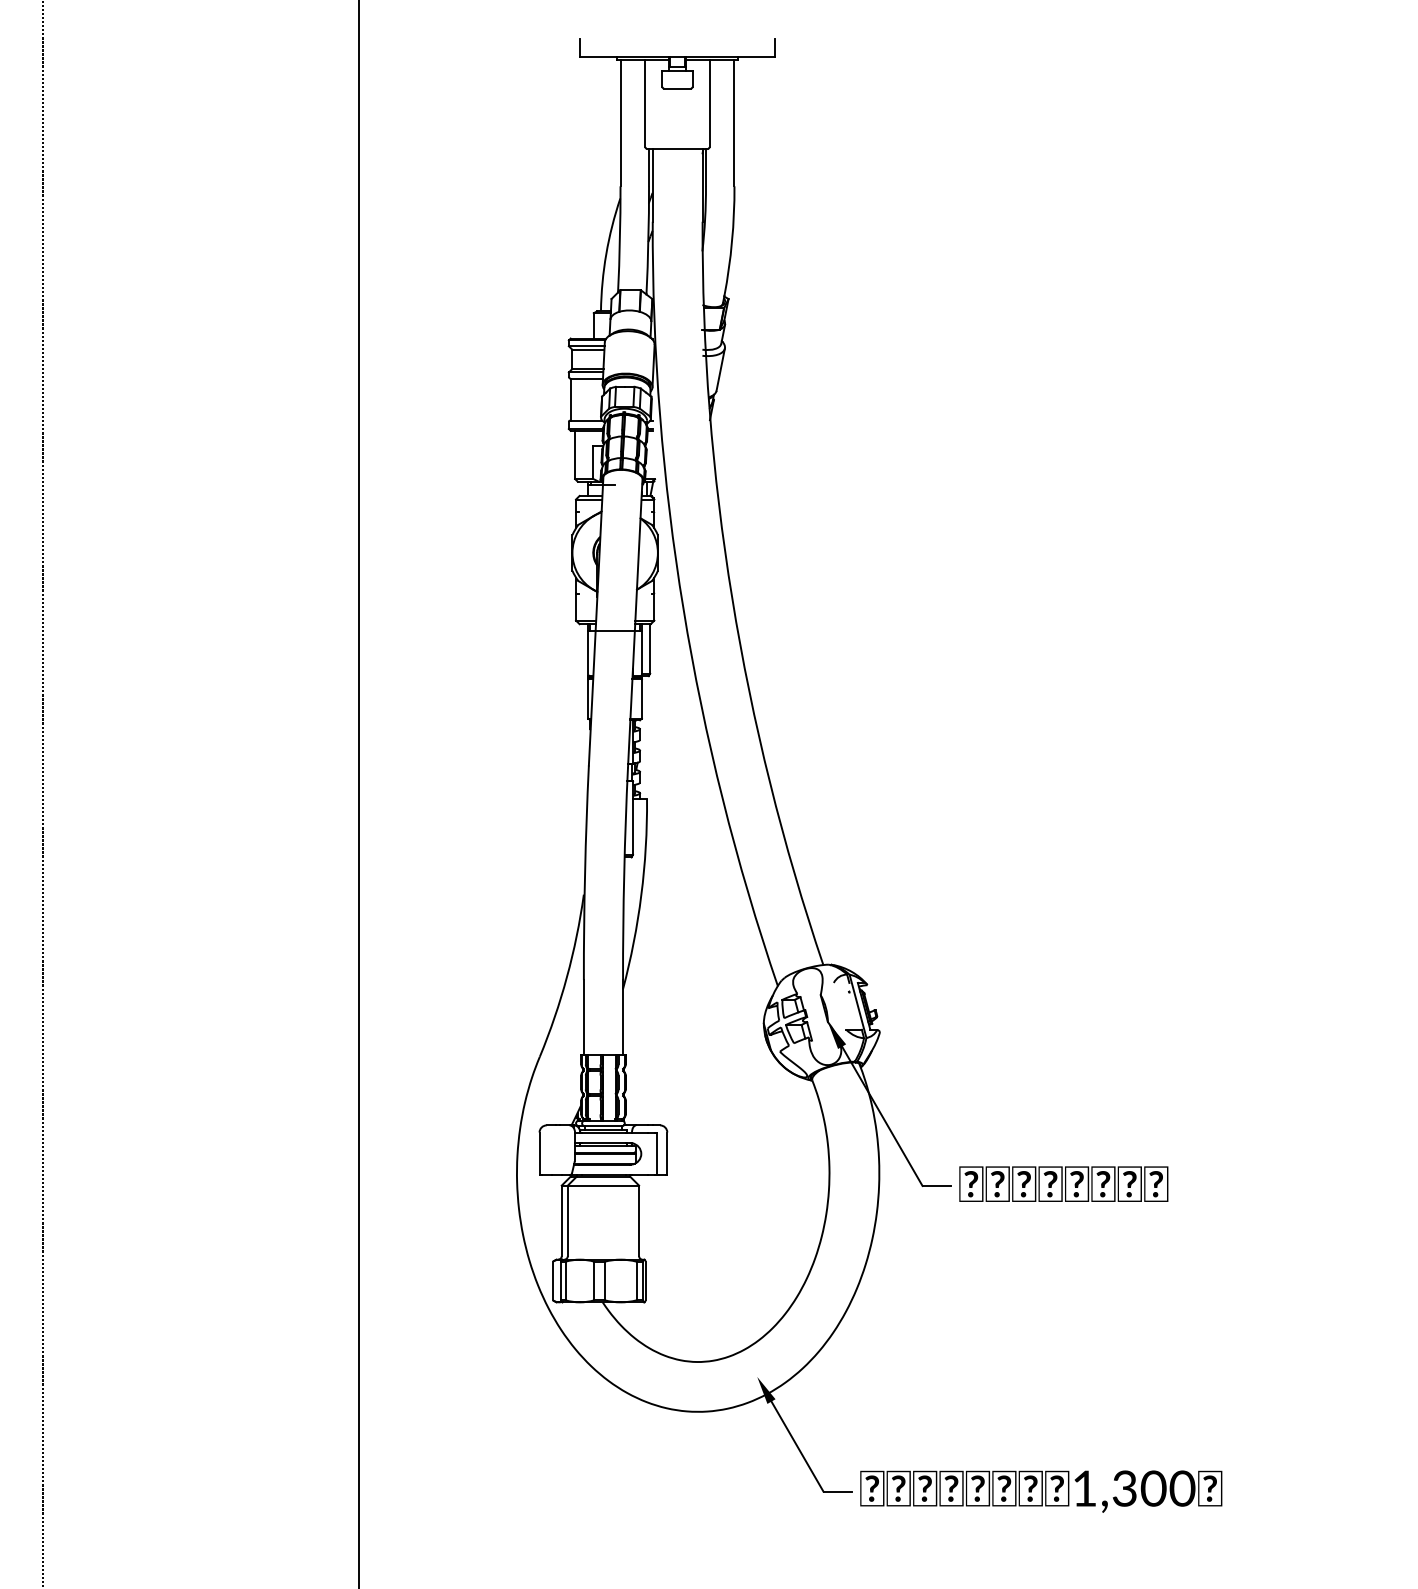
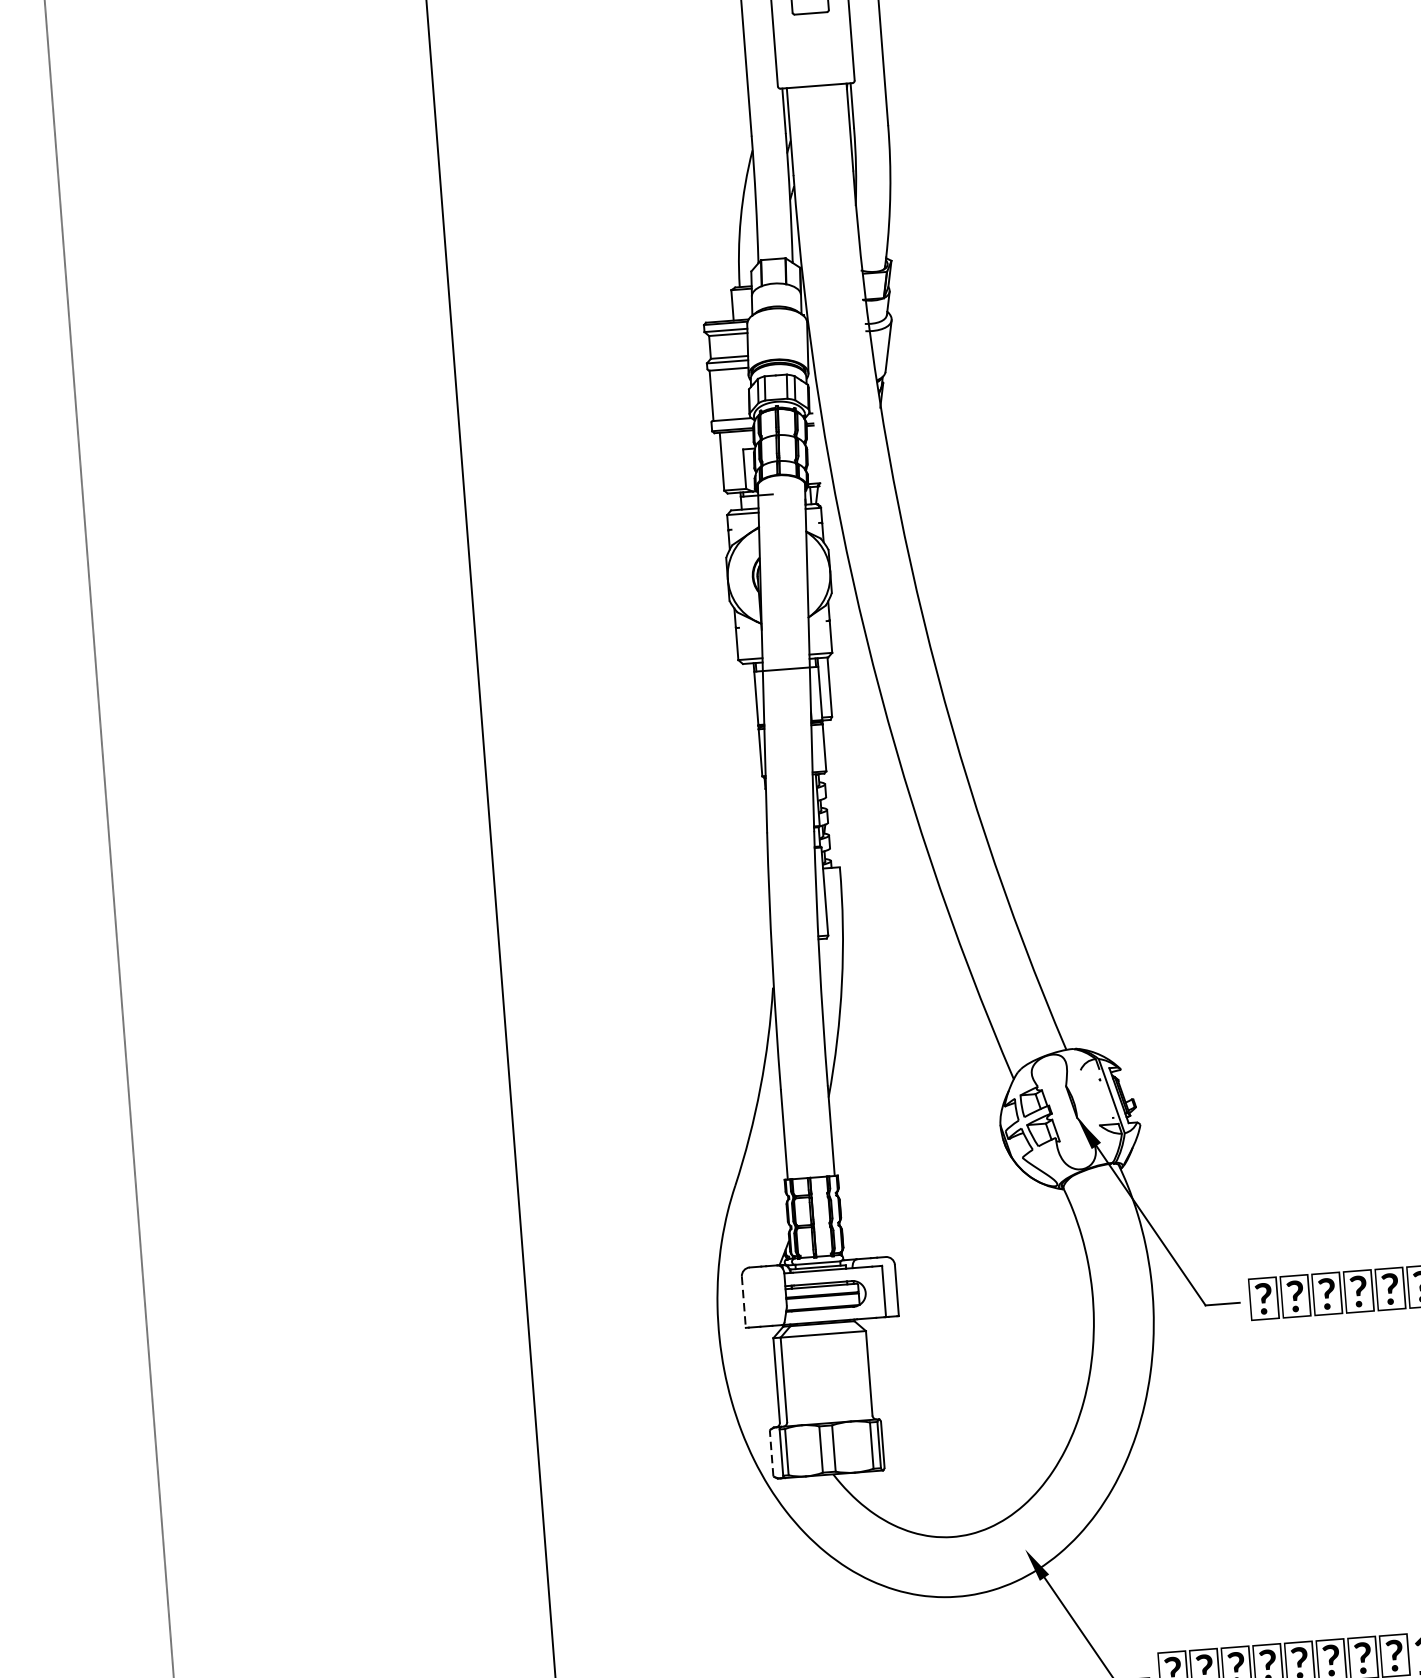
line: (539, 1154) -> (743, 1303), solid -> dashed
line: (552, 1280) -> (771, 1452), solid -> dashed

